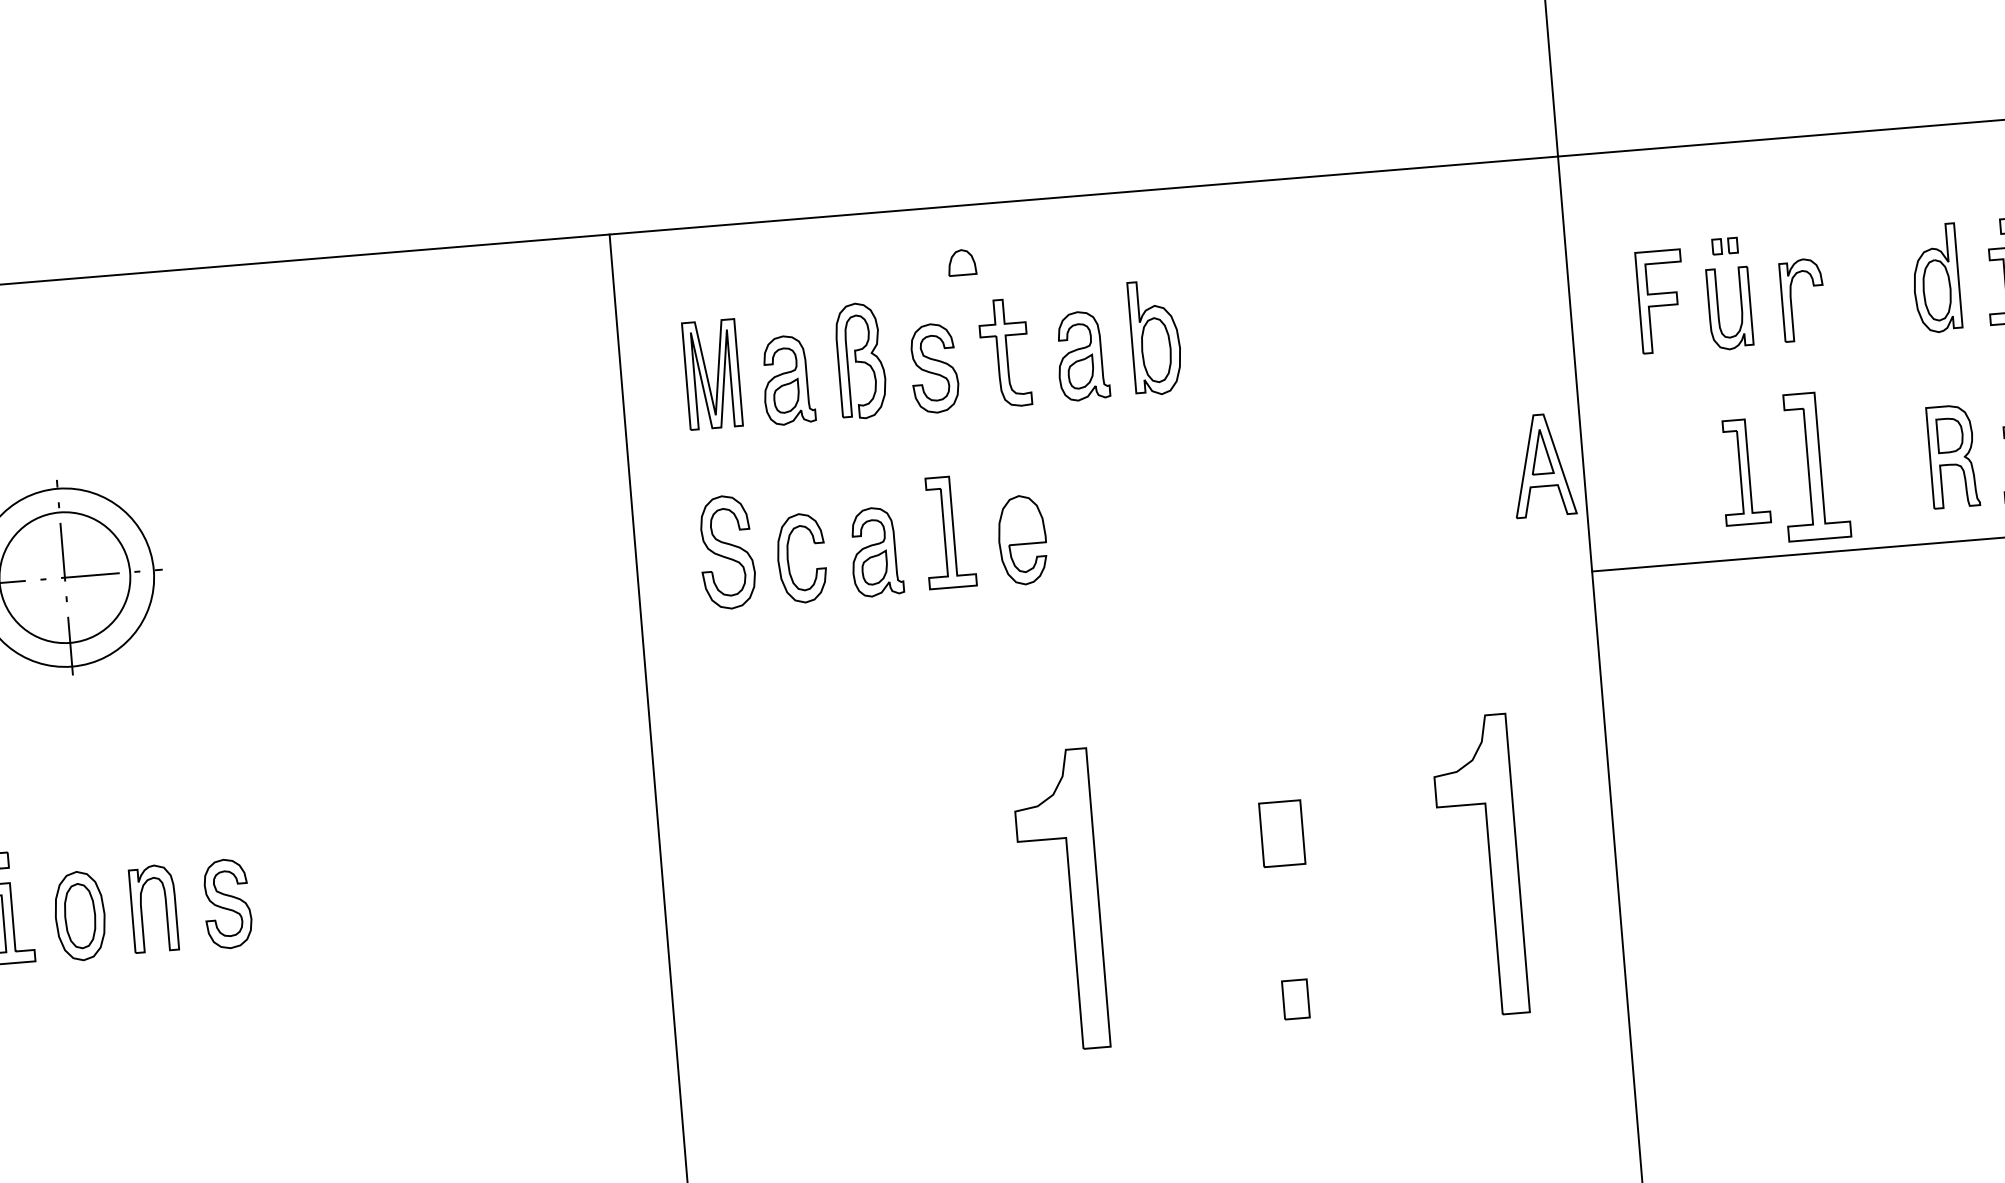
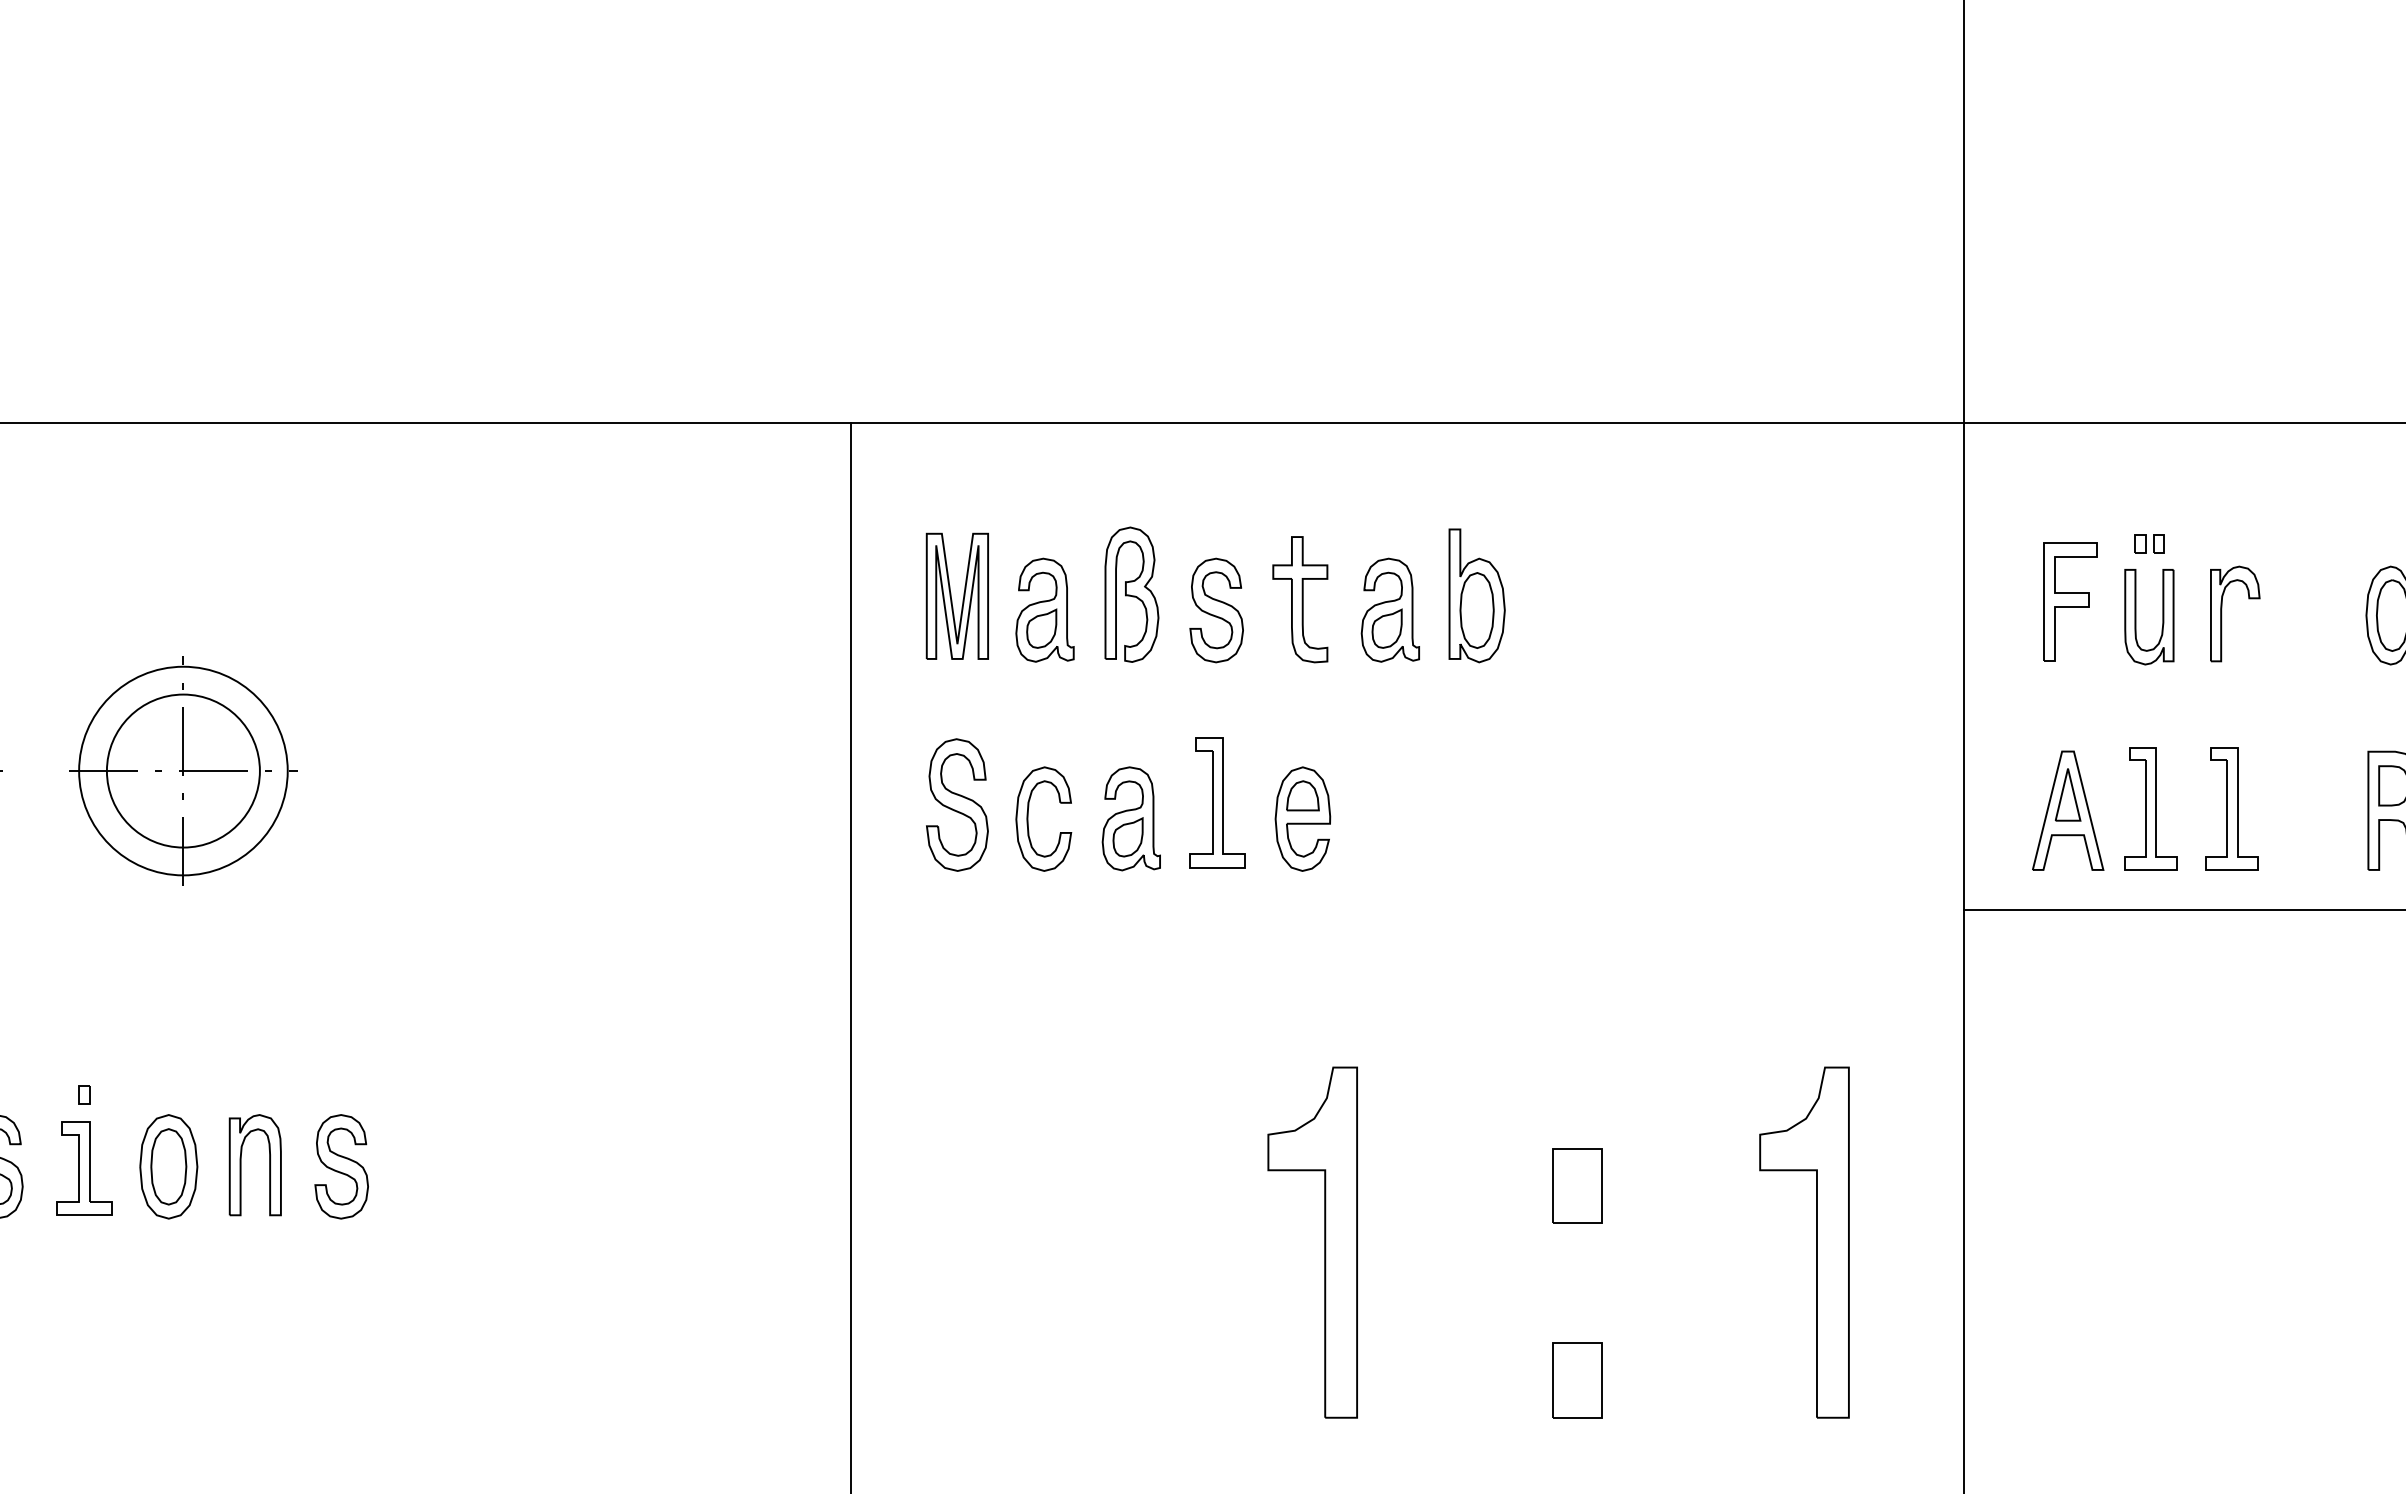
part: (961, 262) -> (1302, 795), moved
part: (1542, 465) -> (2068, 810), moved
part: (1813, 466) -> (2231, 808), size x0.71
part: (1295, 999) -> (1577, 1380), size x1.67

